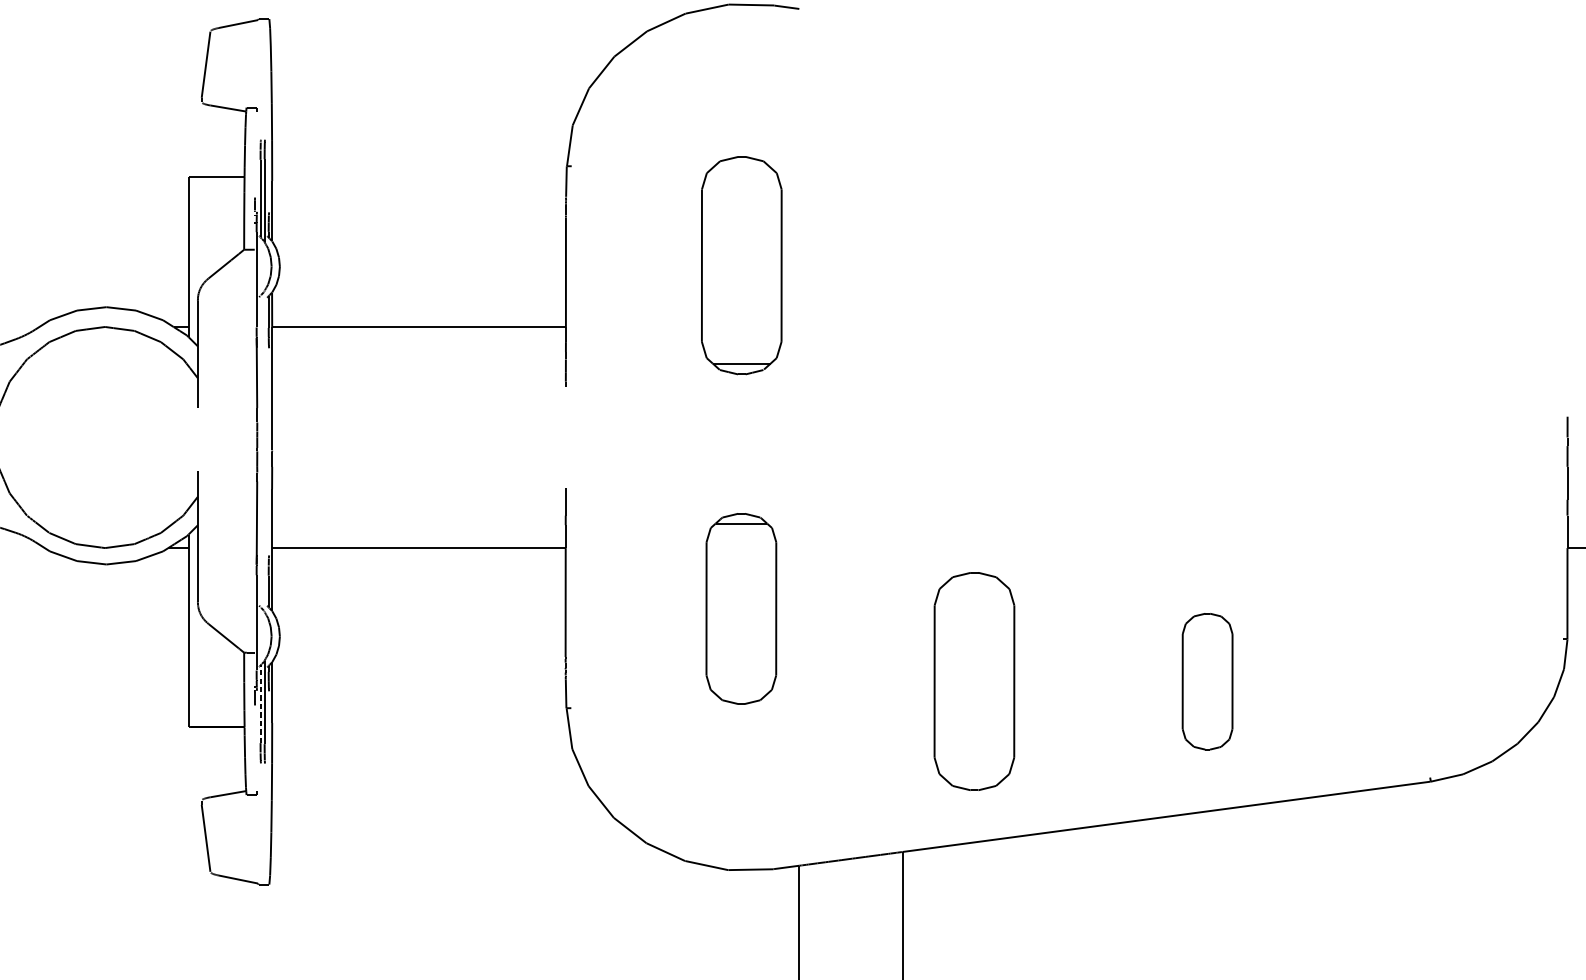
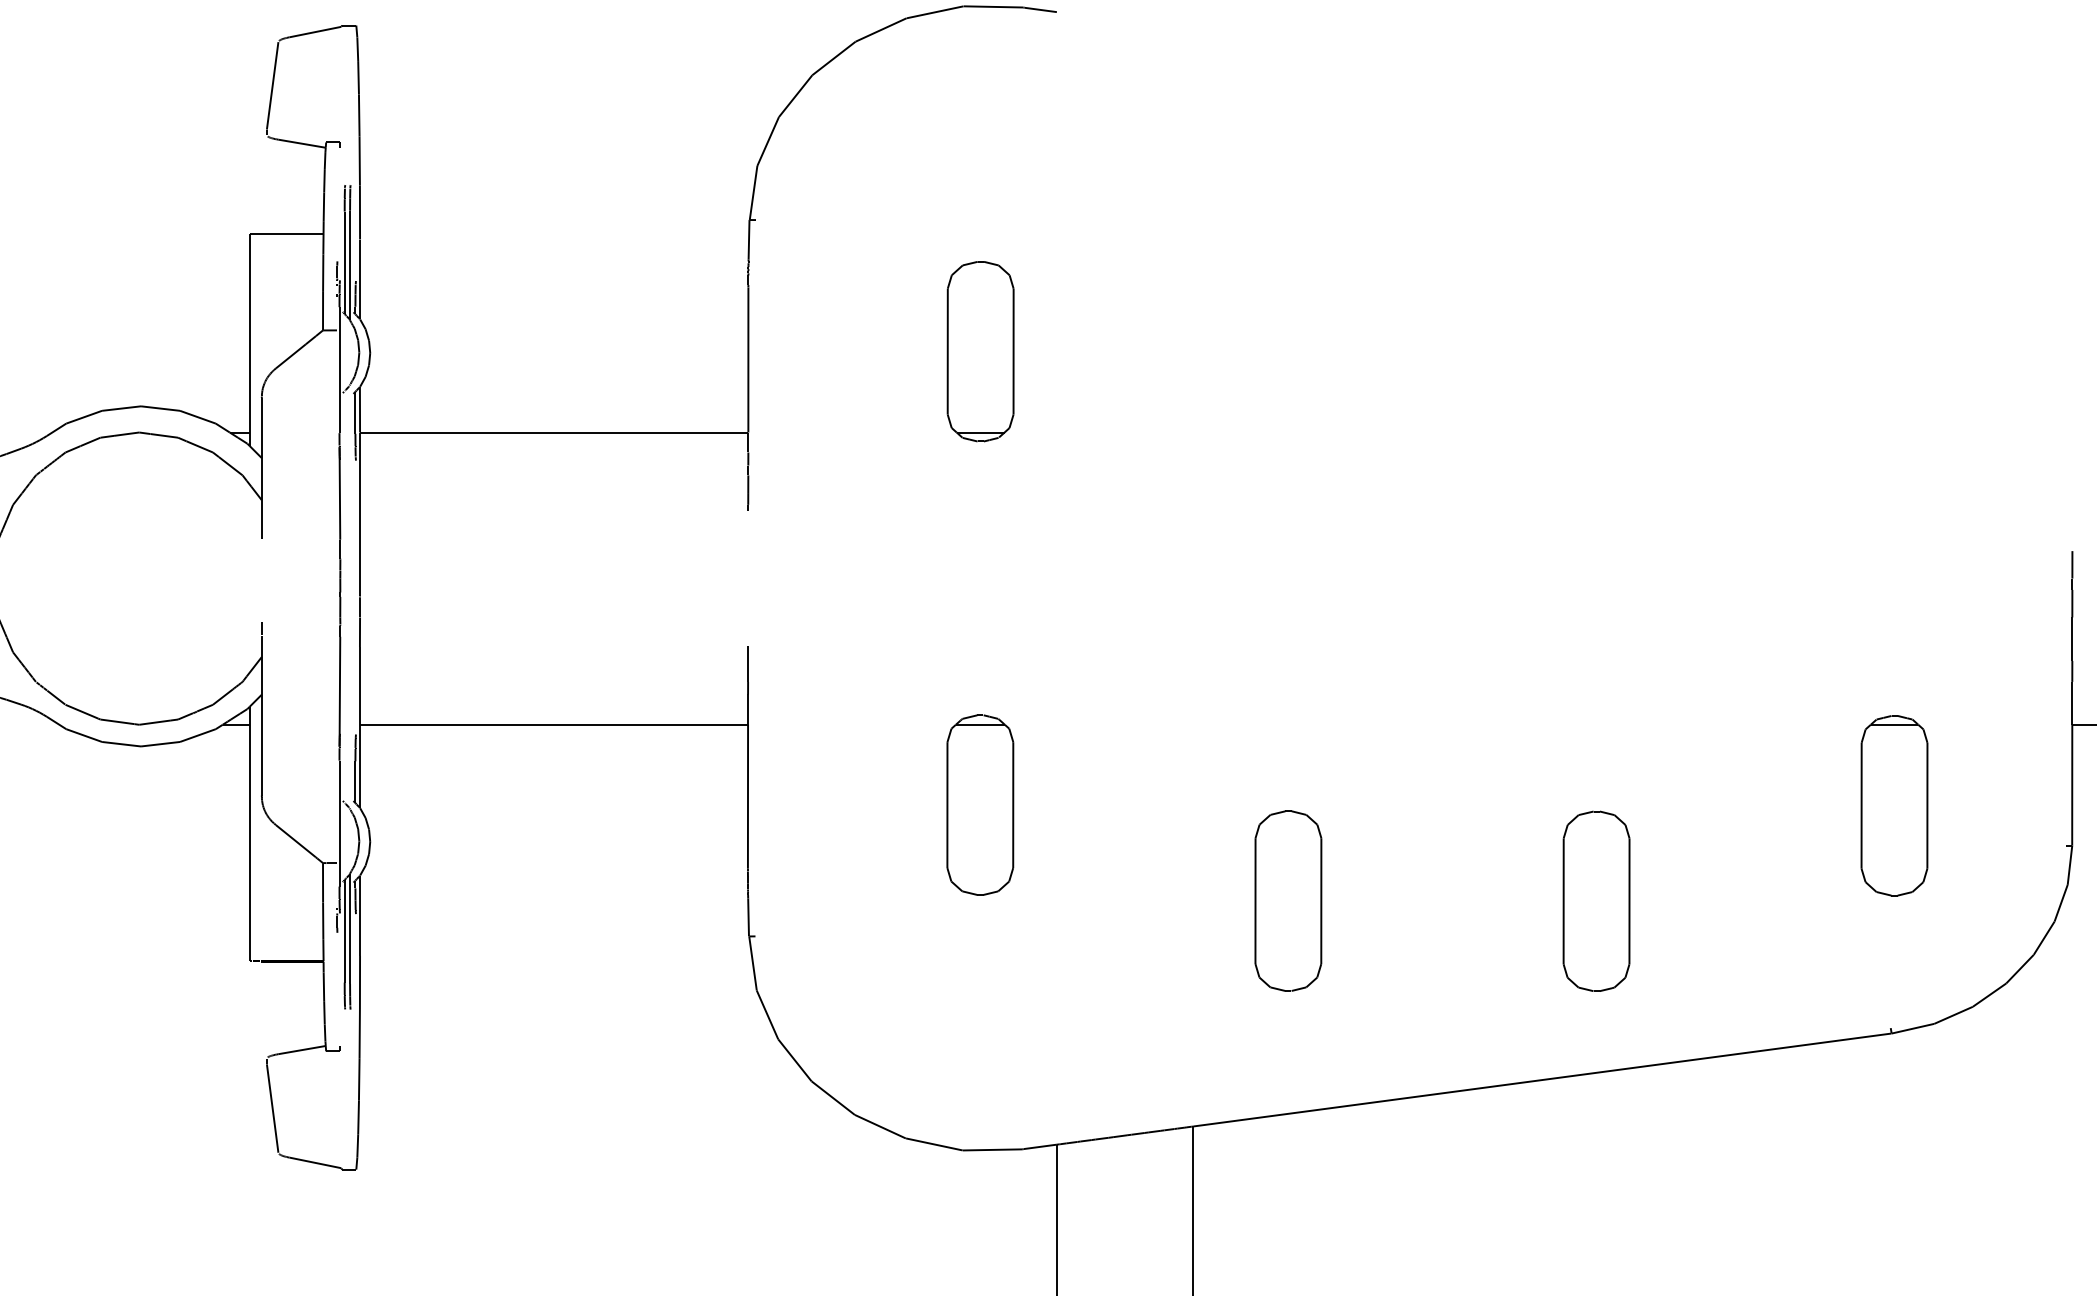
part: (741, 265) -> (980, 351), size x0.62
part: (741, 608) -> (980, 804), size x0.71
part: (1432, 609) -> (1894, 805), added
part: (974, 681) -> (1288, 900), size x0.62
line: (260, 703) -> (344, 930), dashed -> solid

